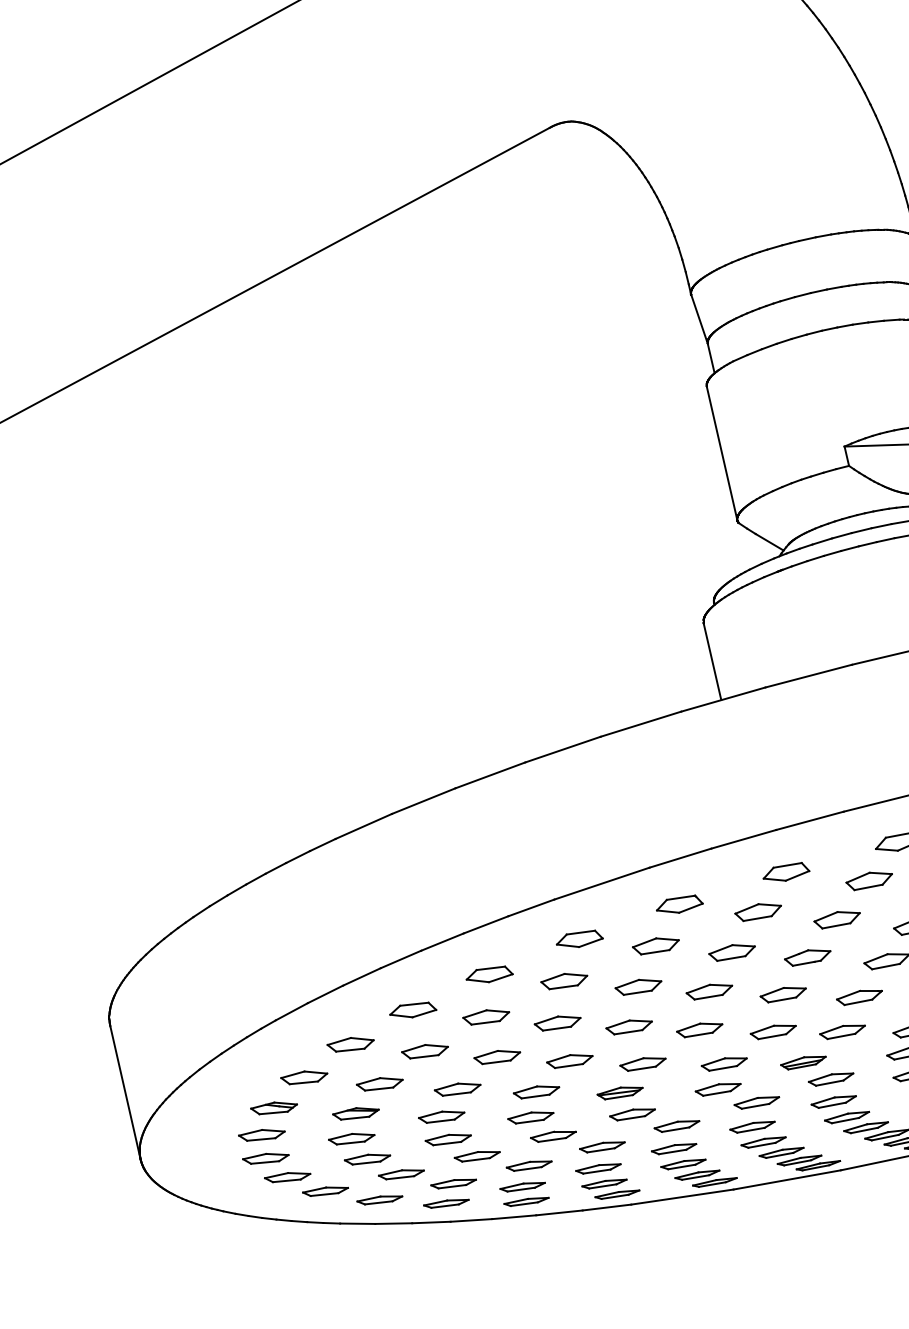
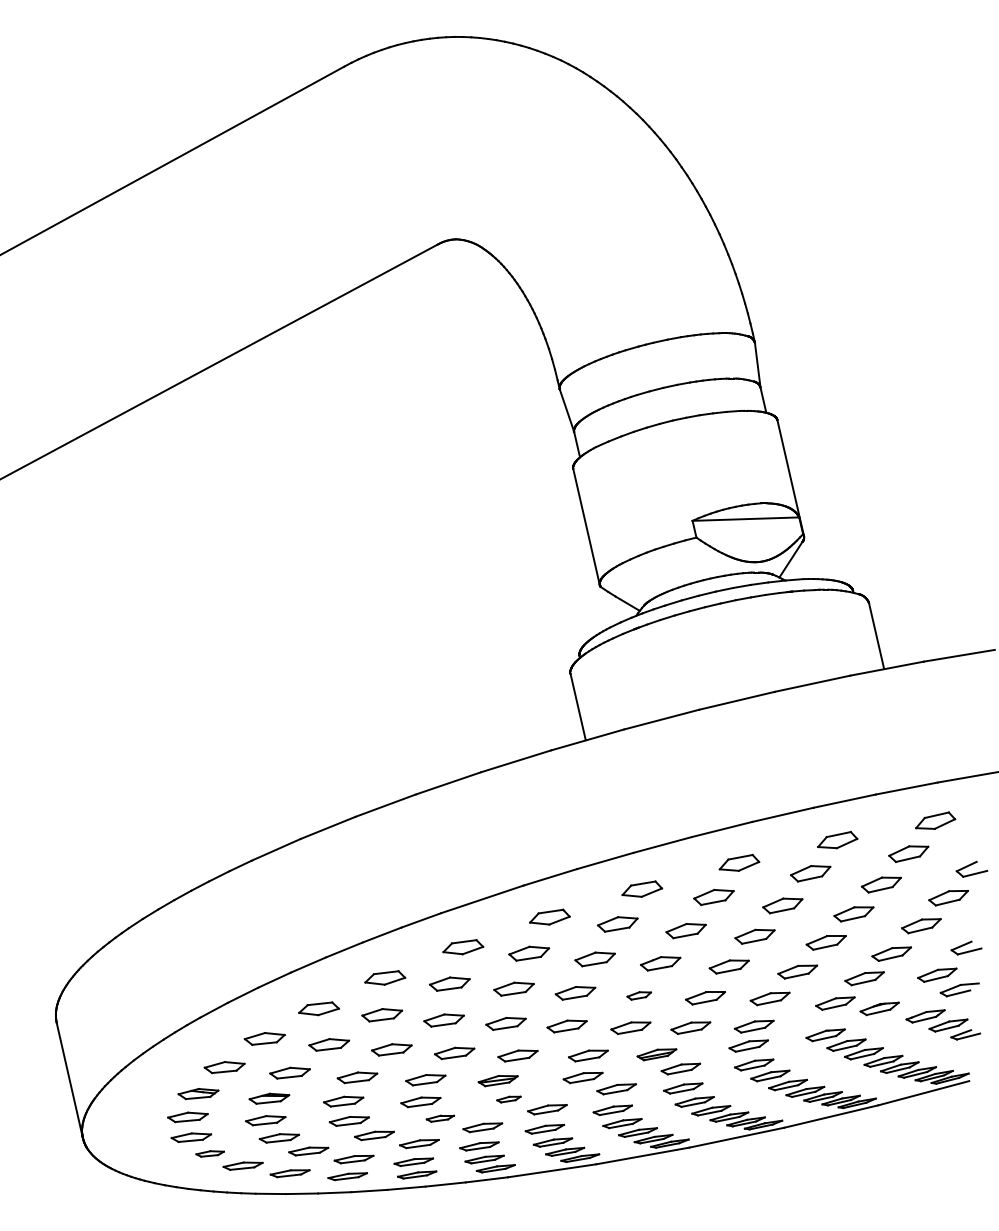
part: (782, 994) -> (638, 995), size x0.6
part: (632, 1114) -> (508, 1099), size x0.6
part: (553, 1136) -> (440, 1118), size x0.7
part: (286, 1177) -> (209, 1153), size x0.7

